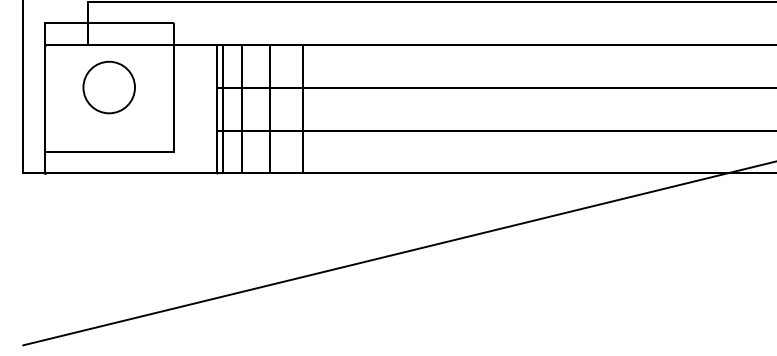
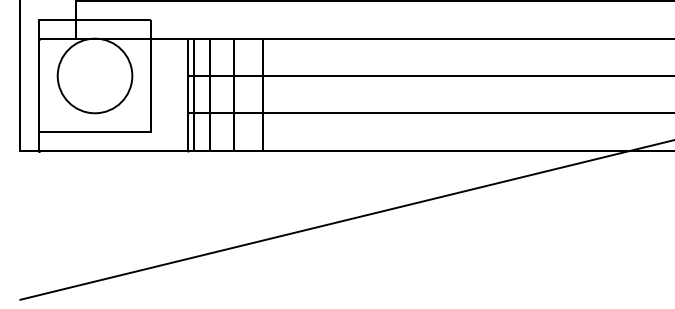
circle: (109, 87) -> (95, 75), size x1.67

